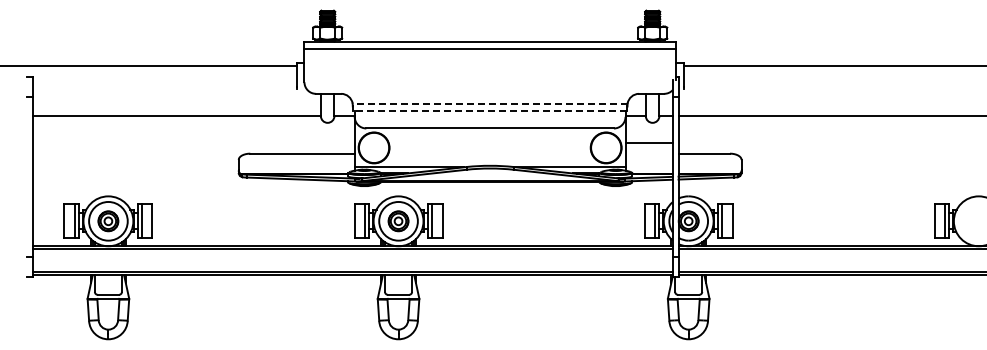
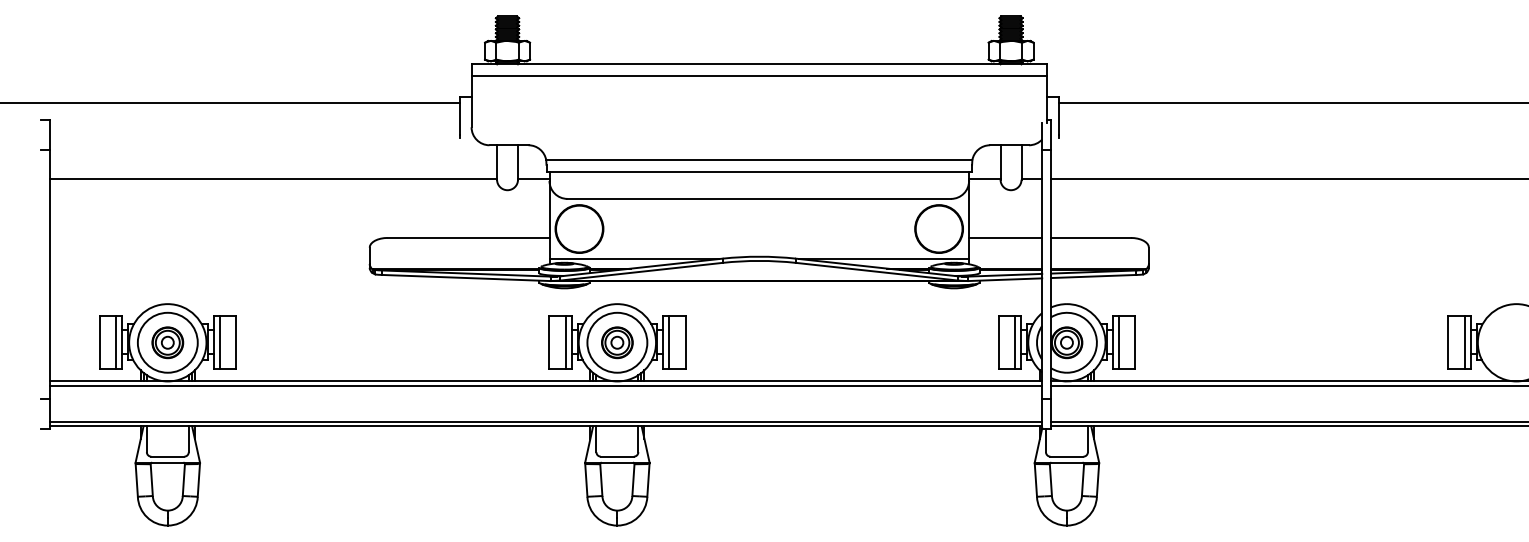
line: (489, 103) -> (758, 160), dashed -> solid
line: (489, 111) -> (758, 172), dashed -> solid
line: (648, 142) -> (1004, 237), moved

